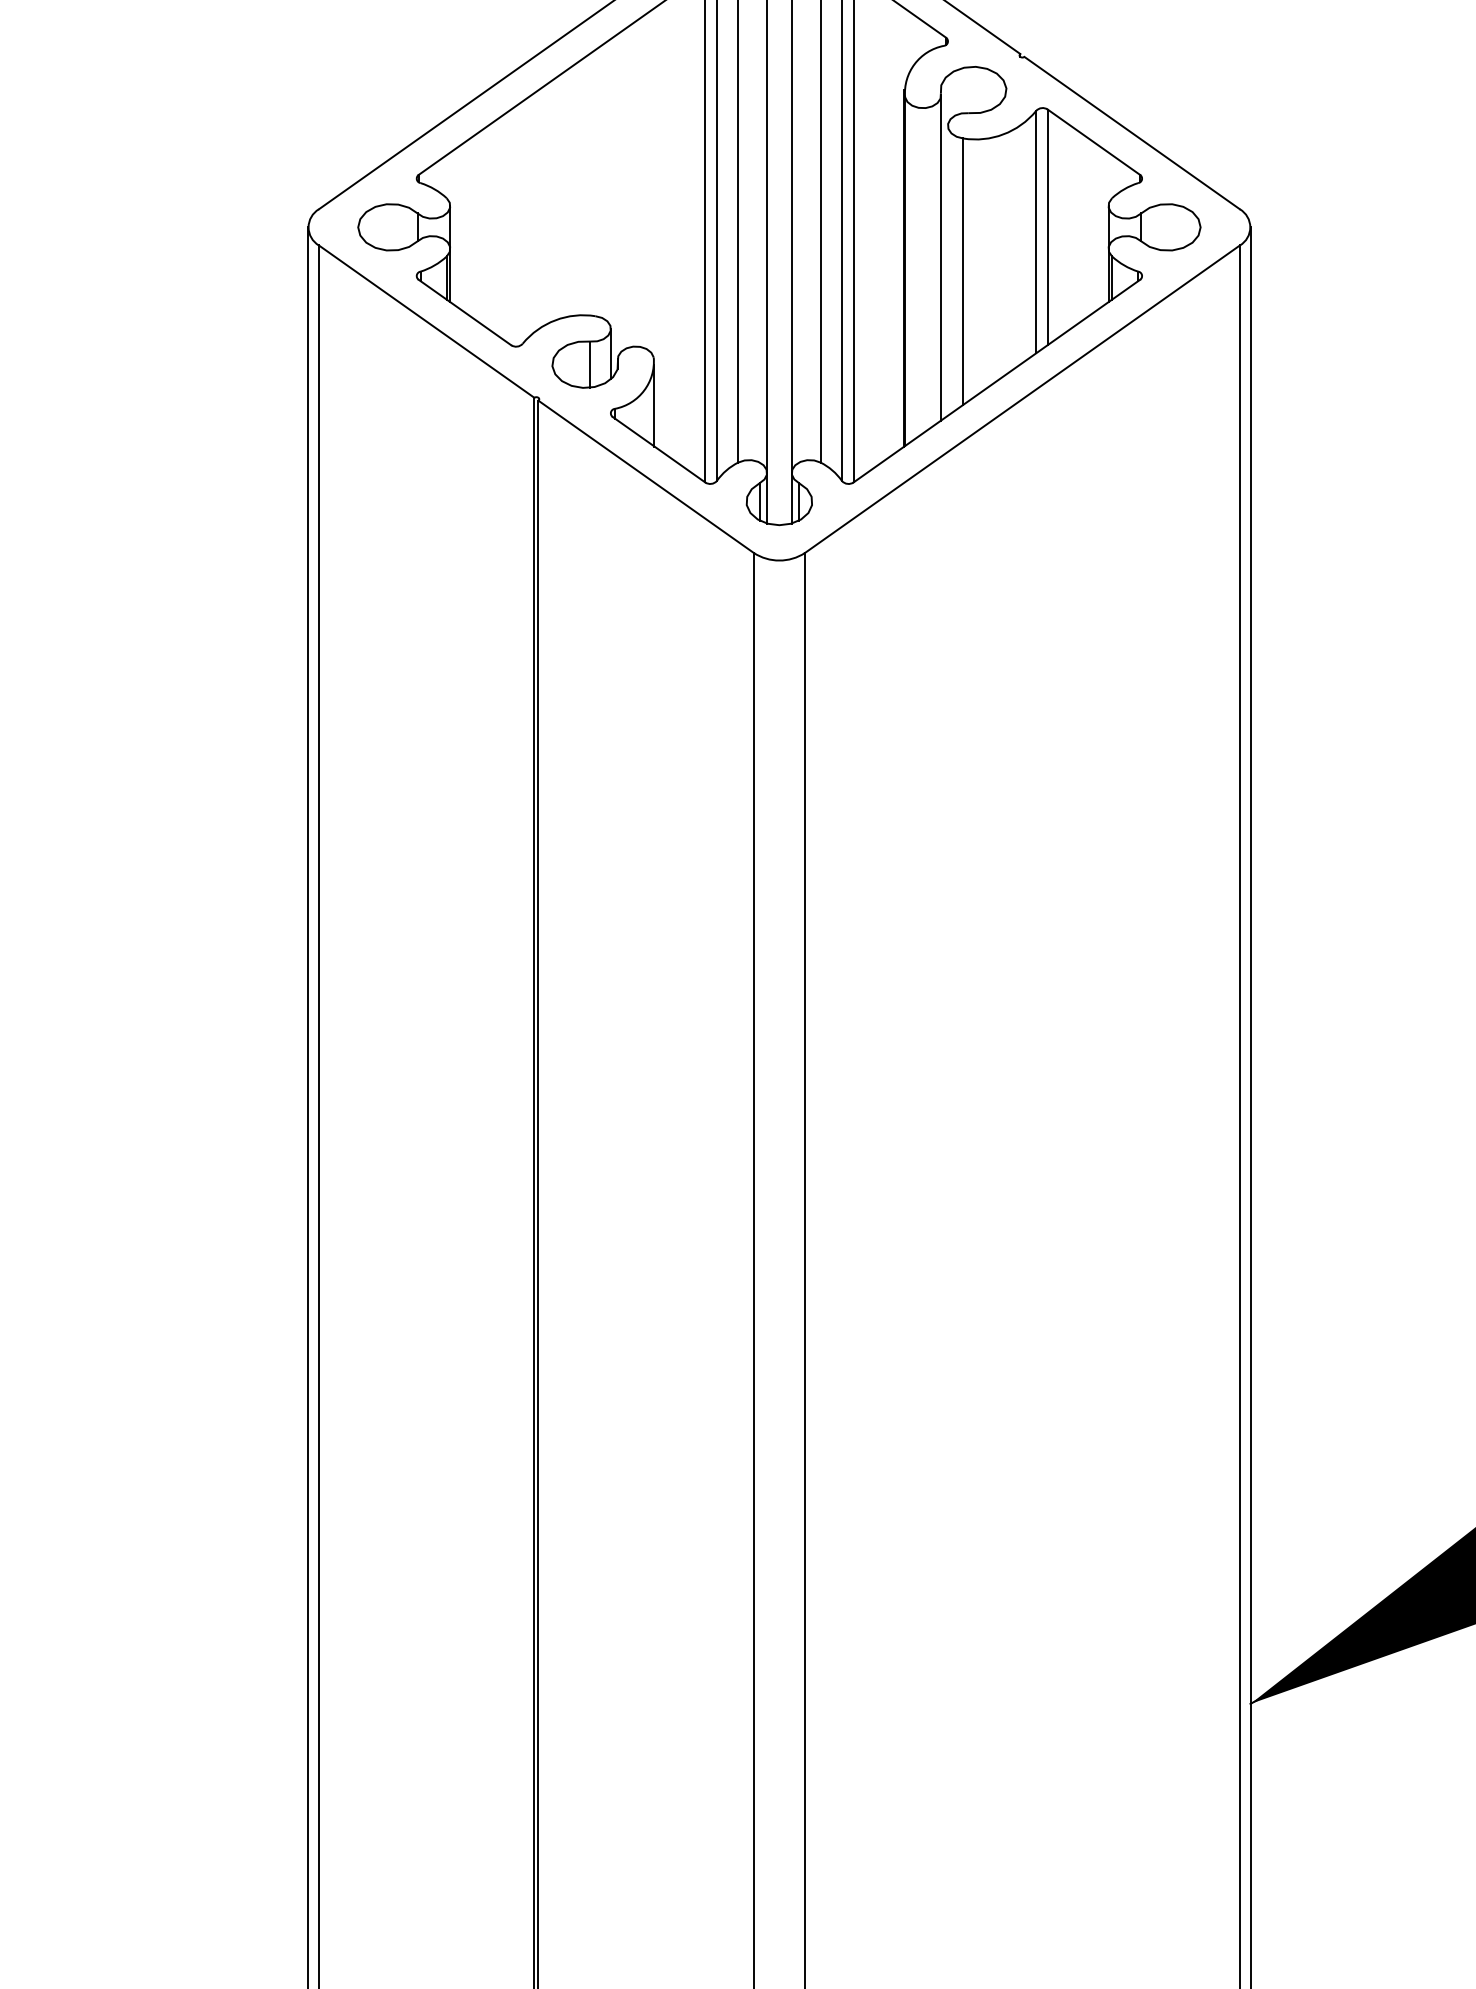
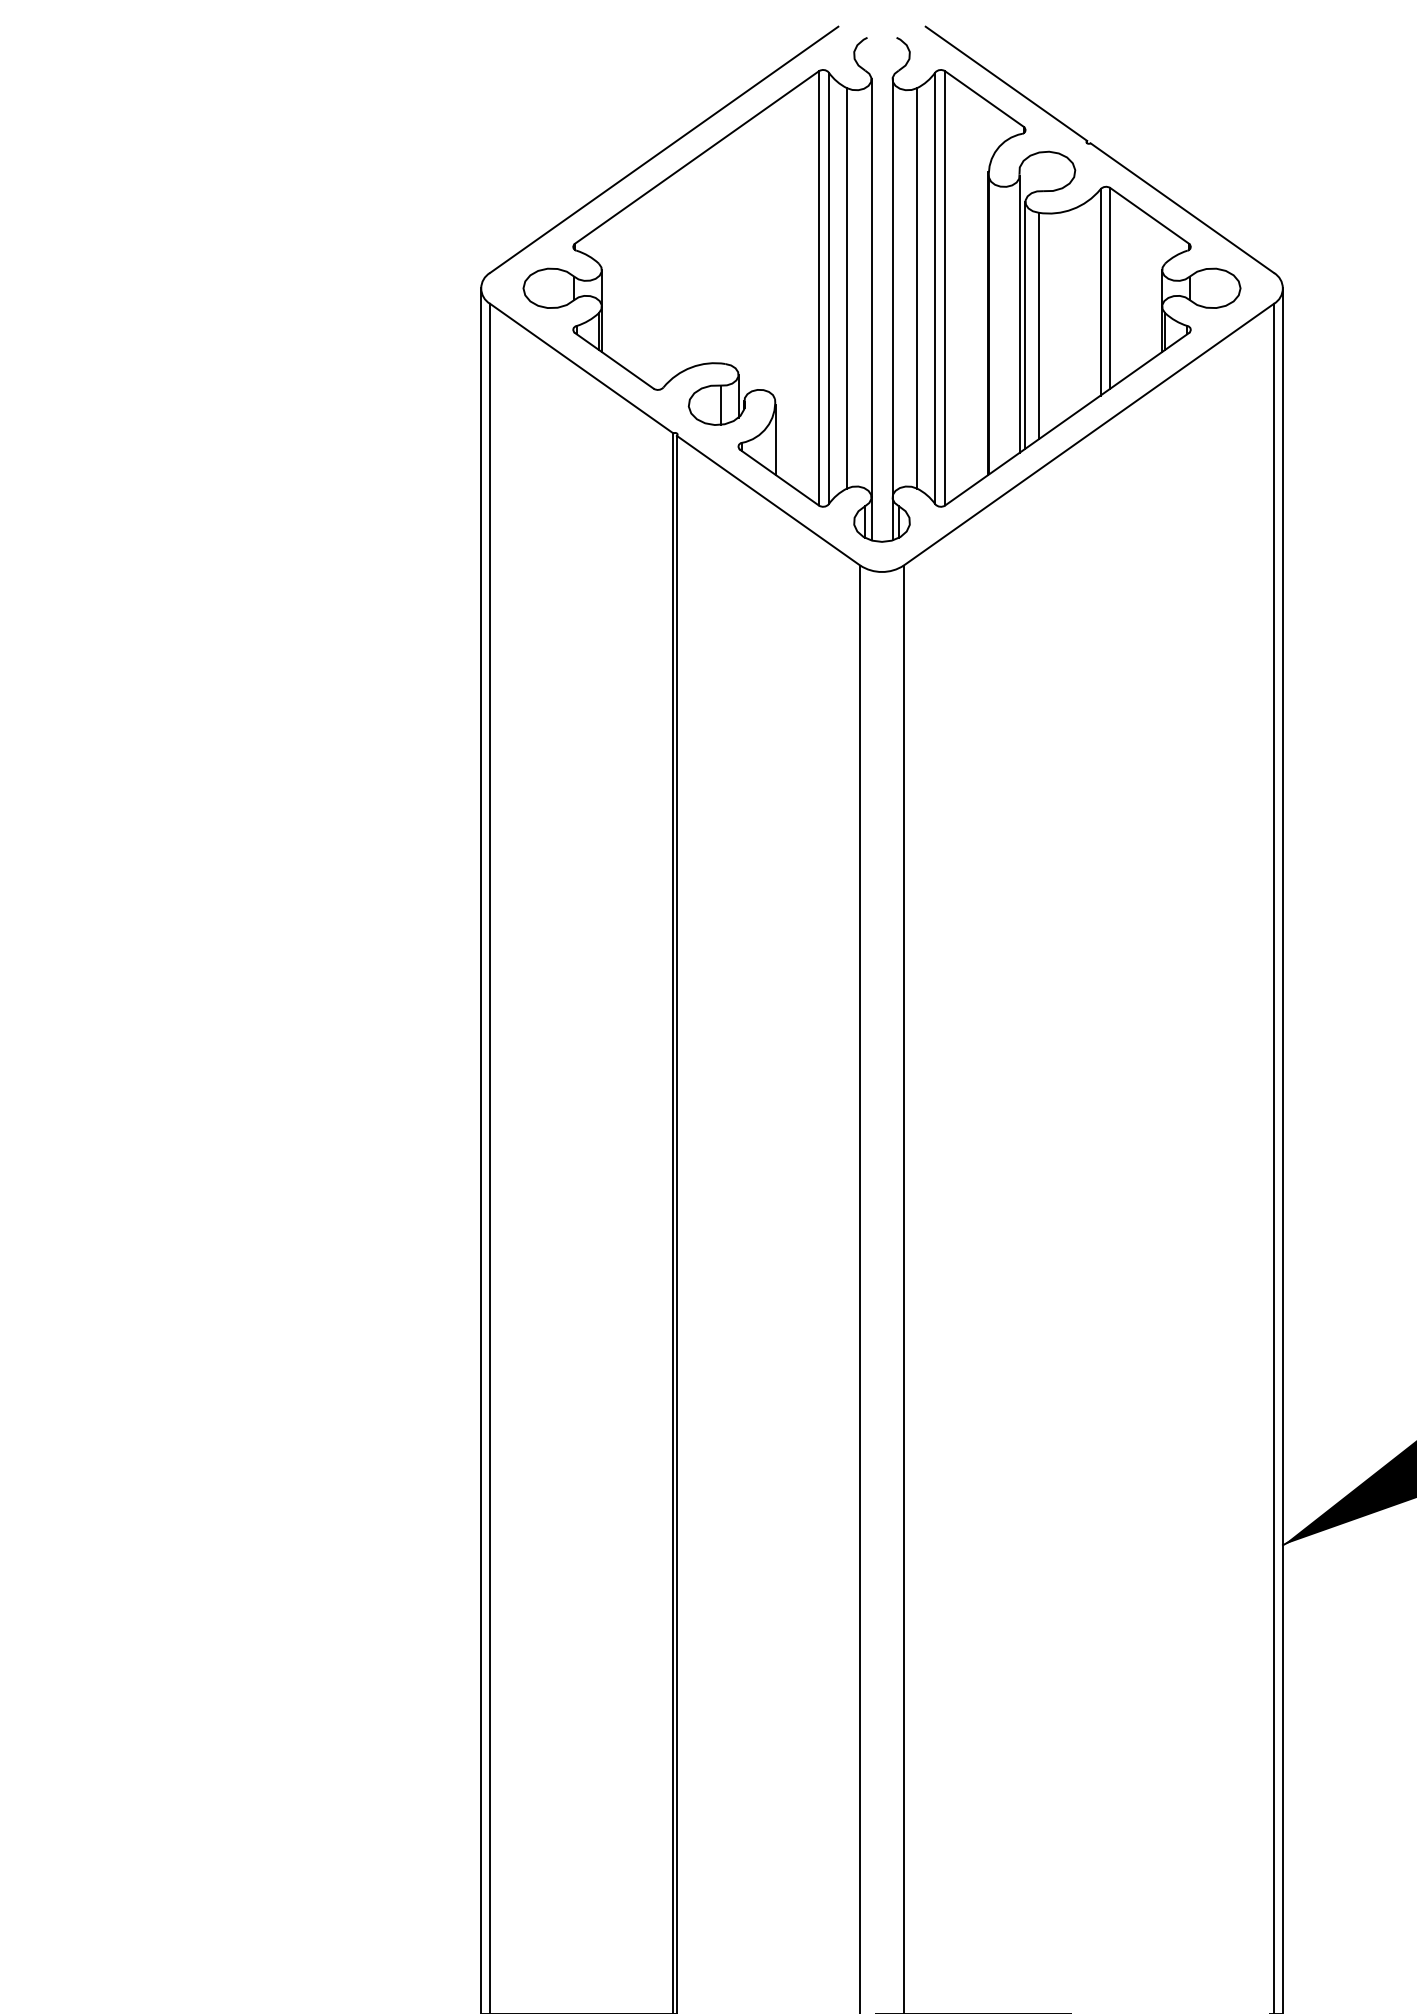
line: (947, 269) -> (1025, 324), added

